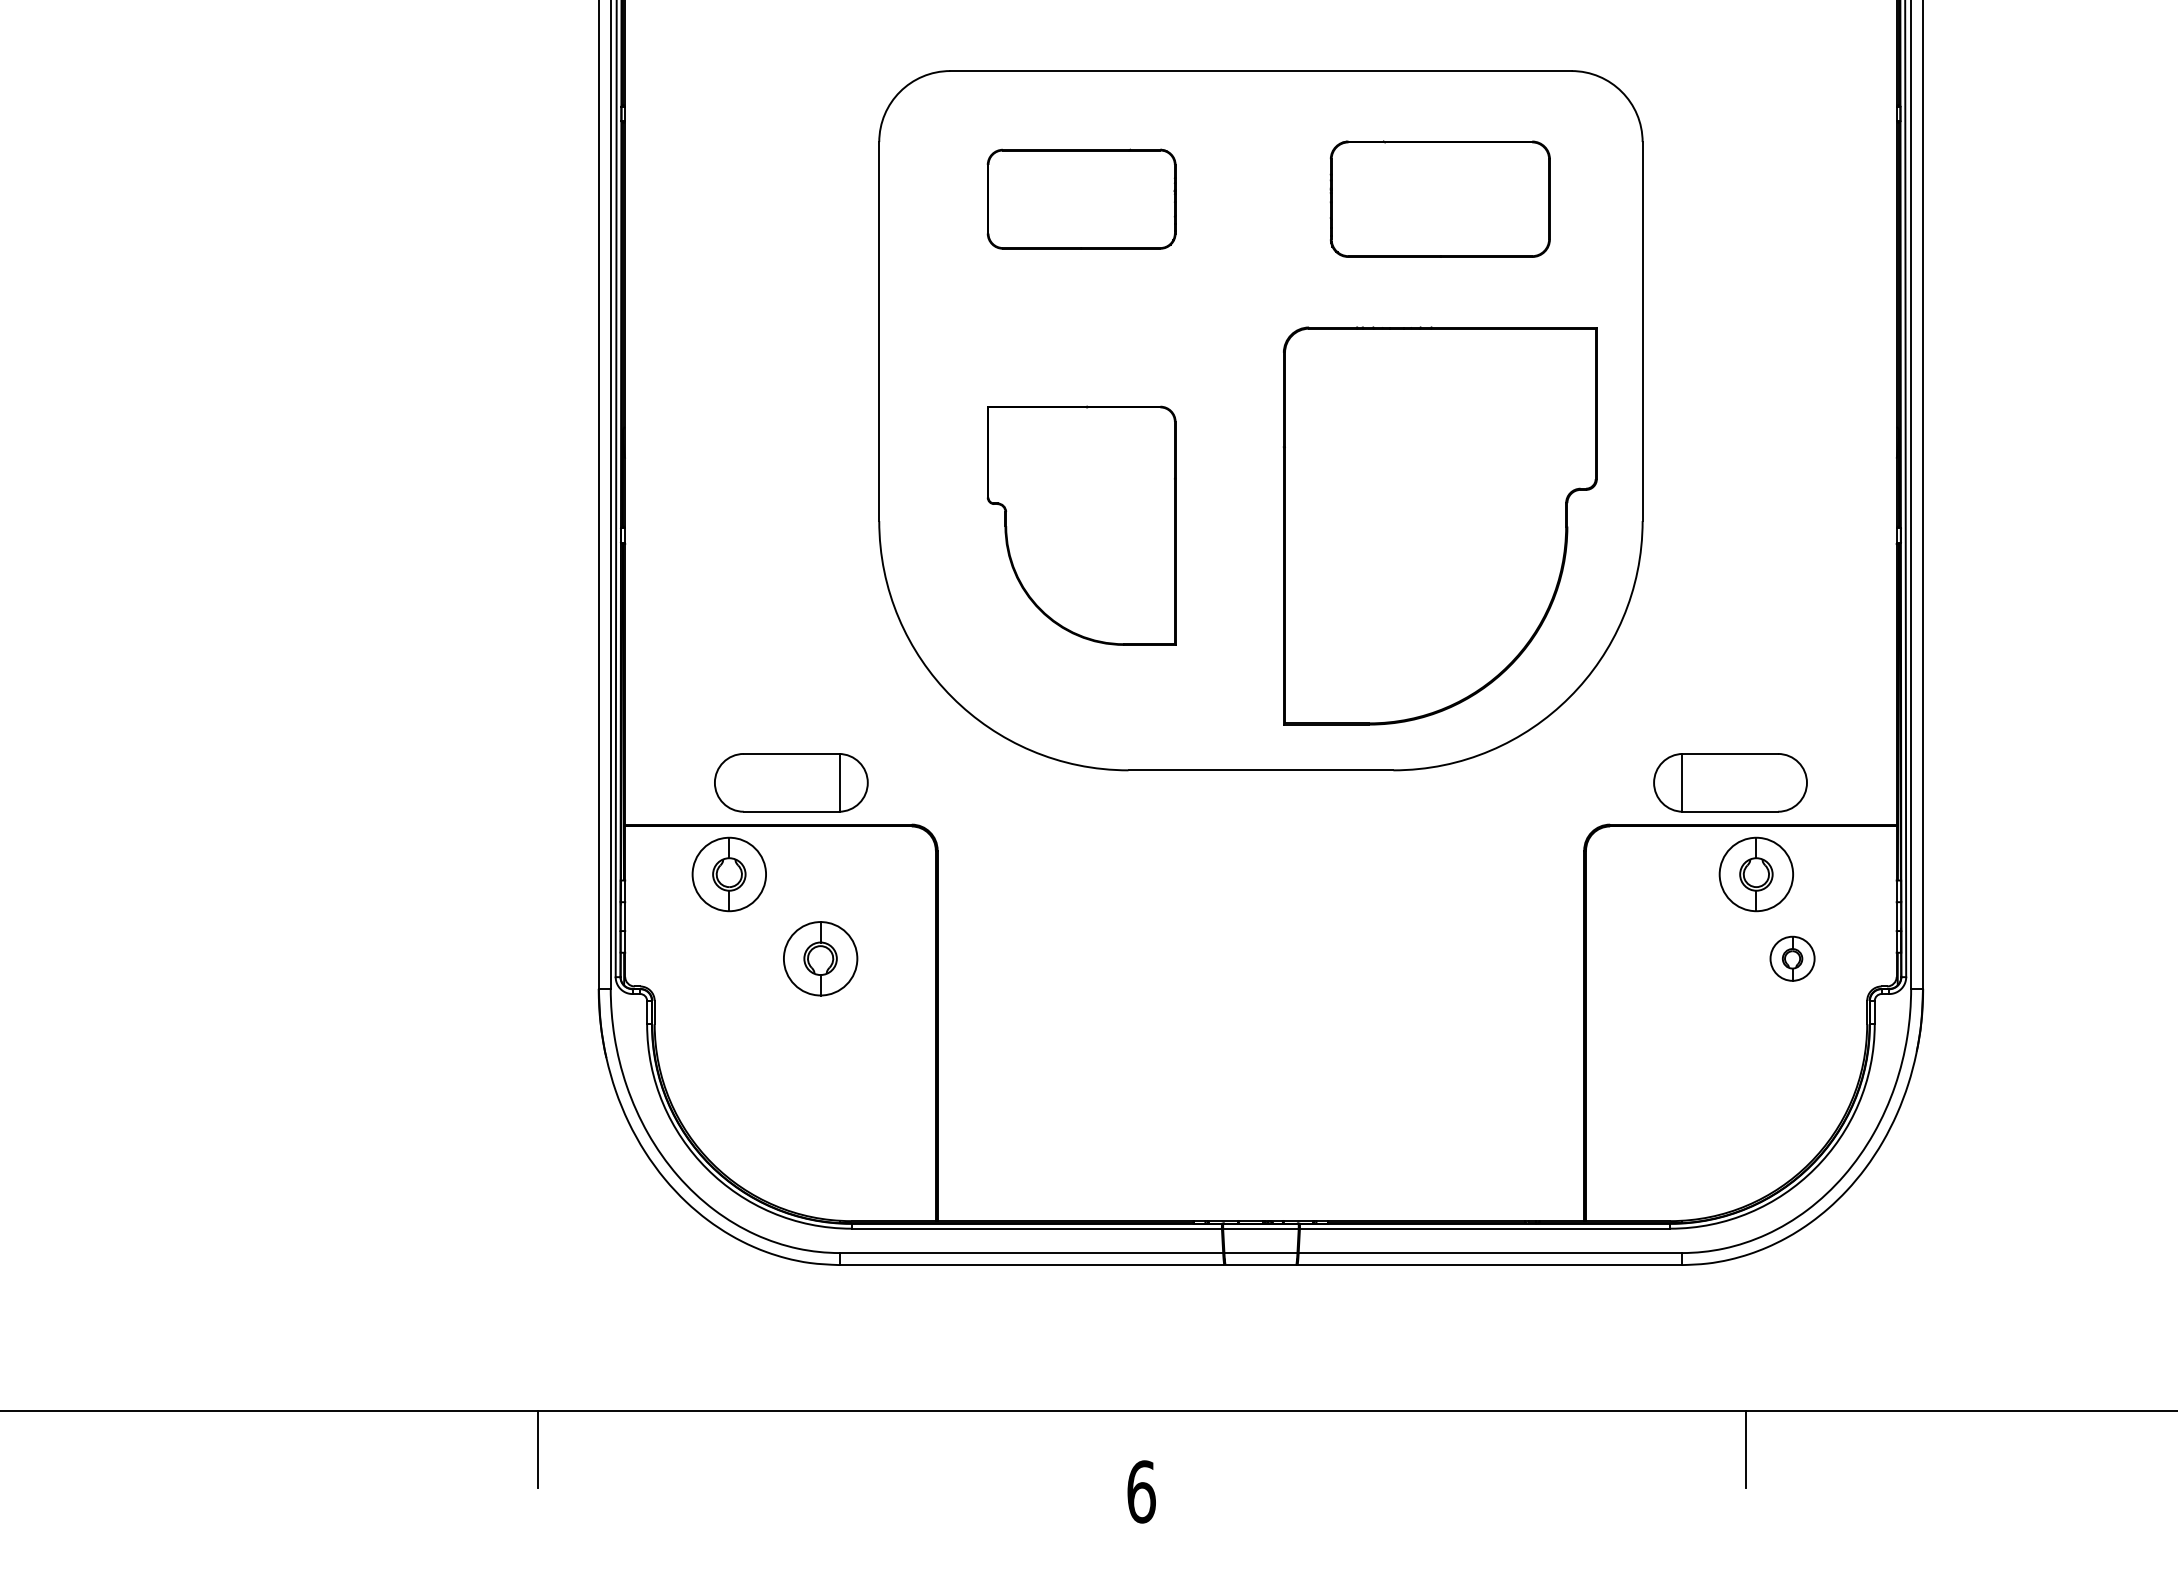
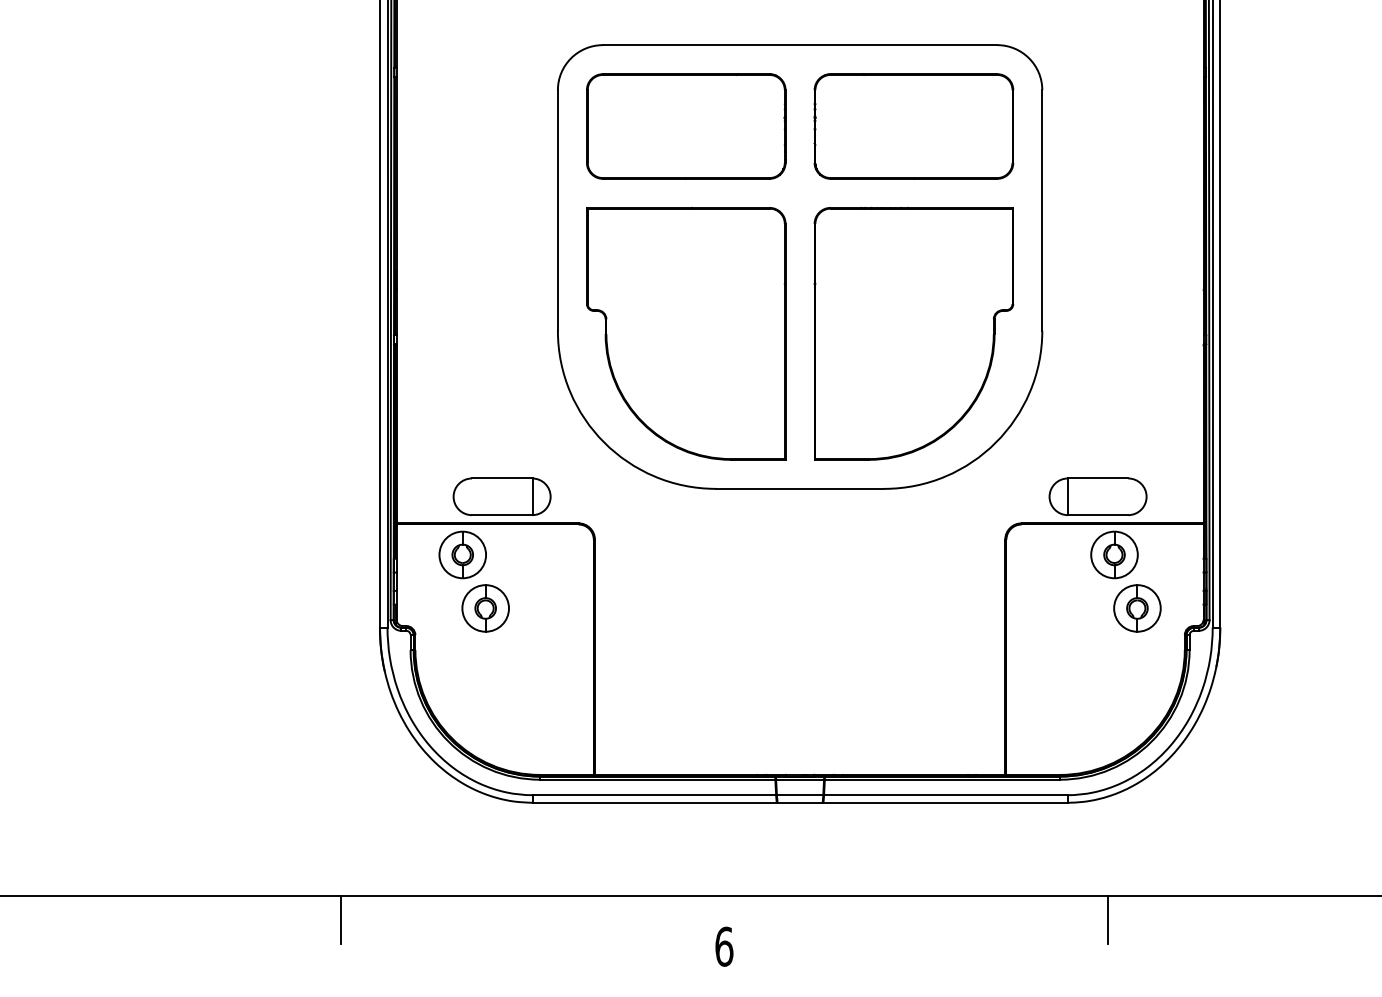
part: (1081, 199) -> (686, 126), size x1.67
part: (1439, 199) -> (913, 126), size x1.43
part: (1081, 525) -> (686, 333), size x1.67
part: (820, 958) -> (485, 608), moved
part: (1792, 958) -> (1137, 608), size x1.67

